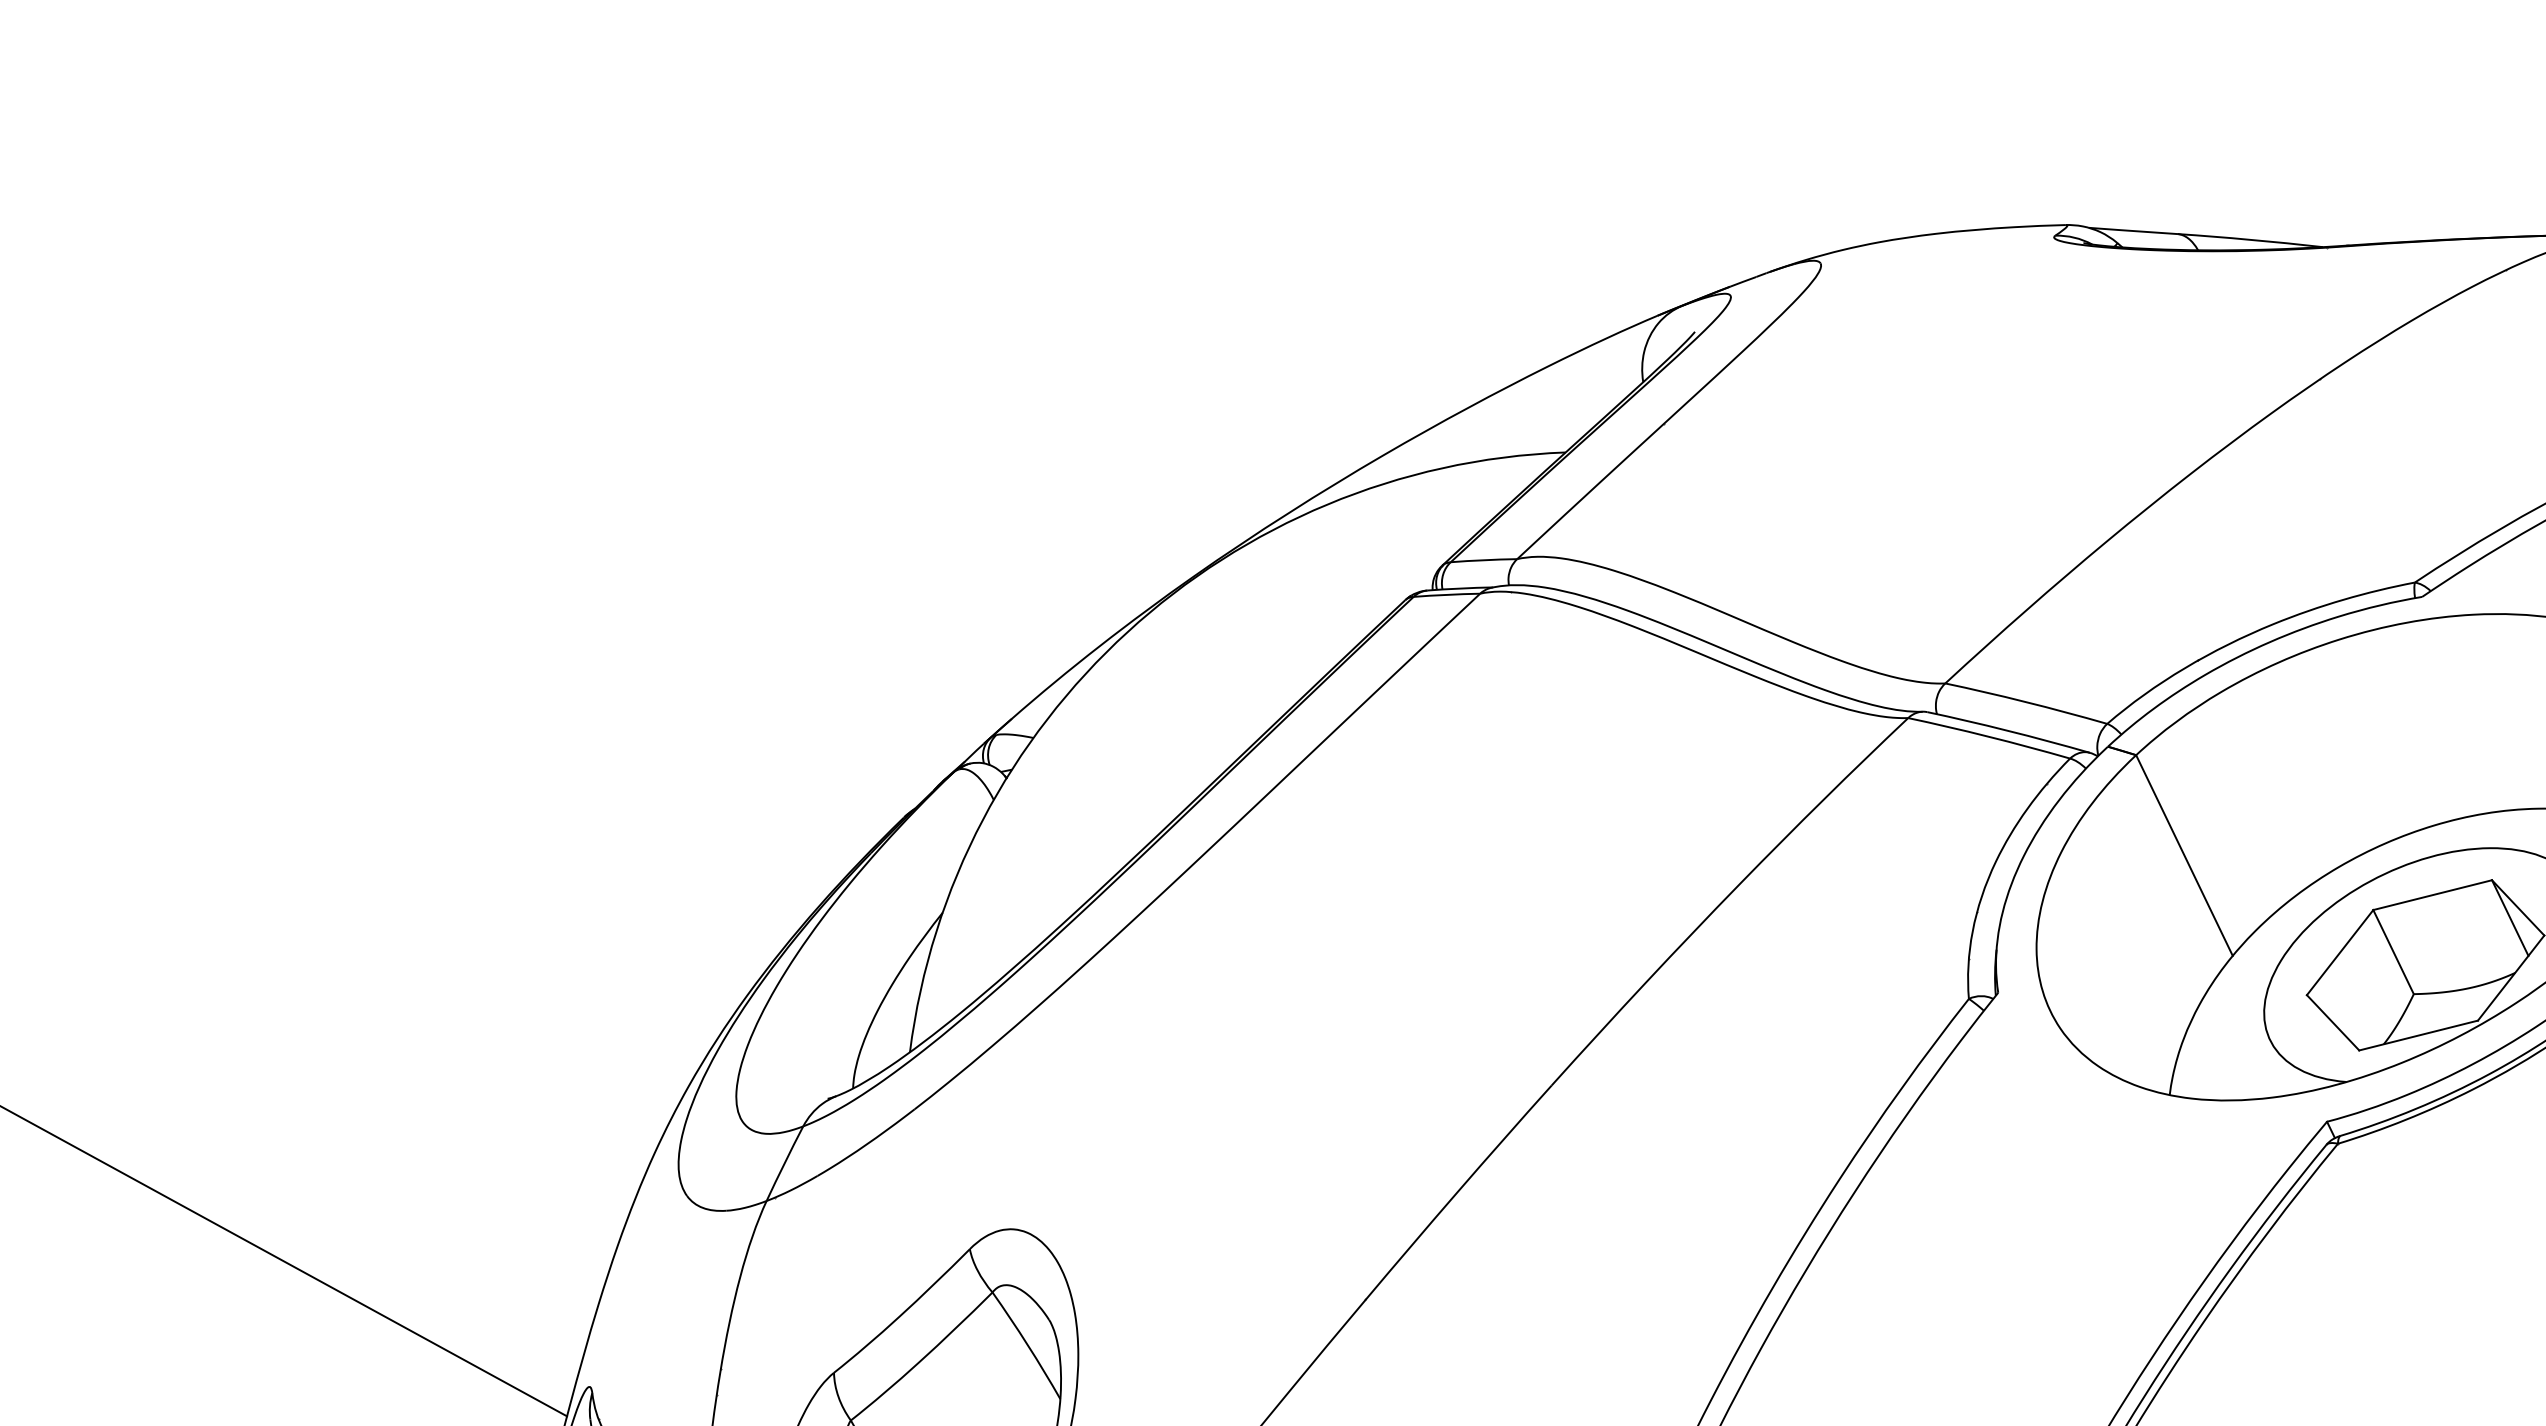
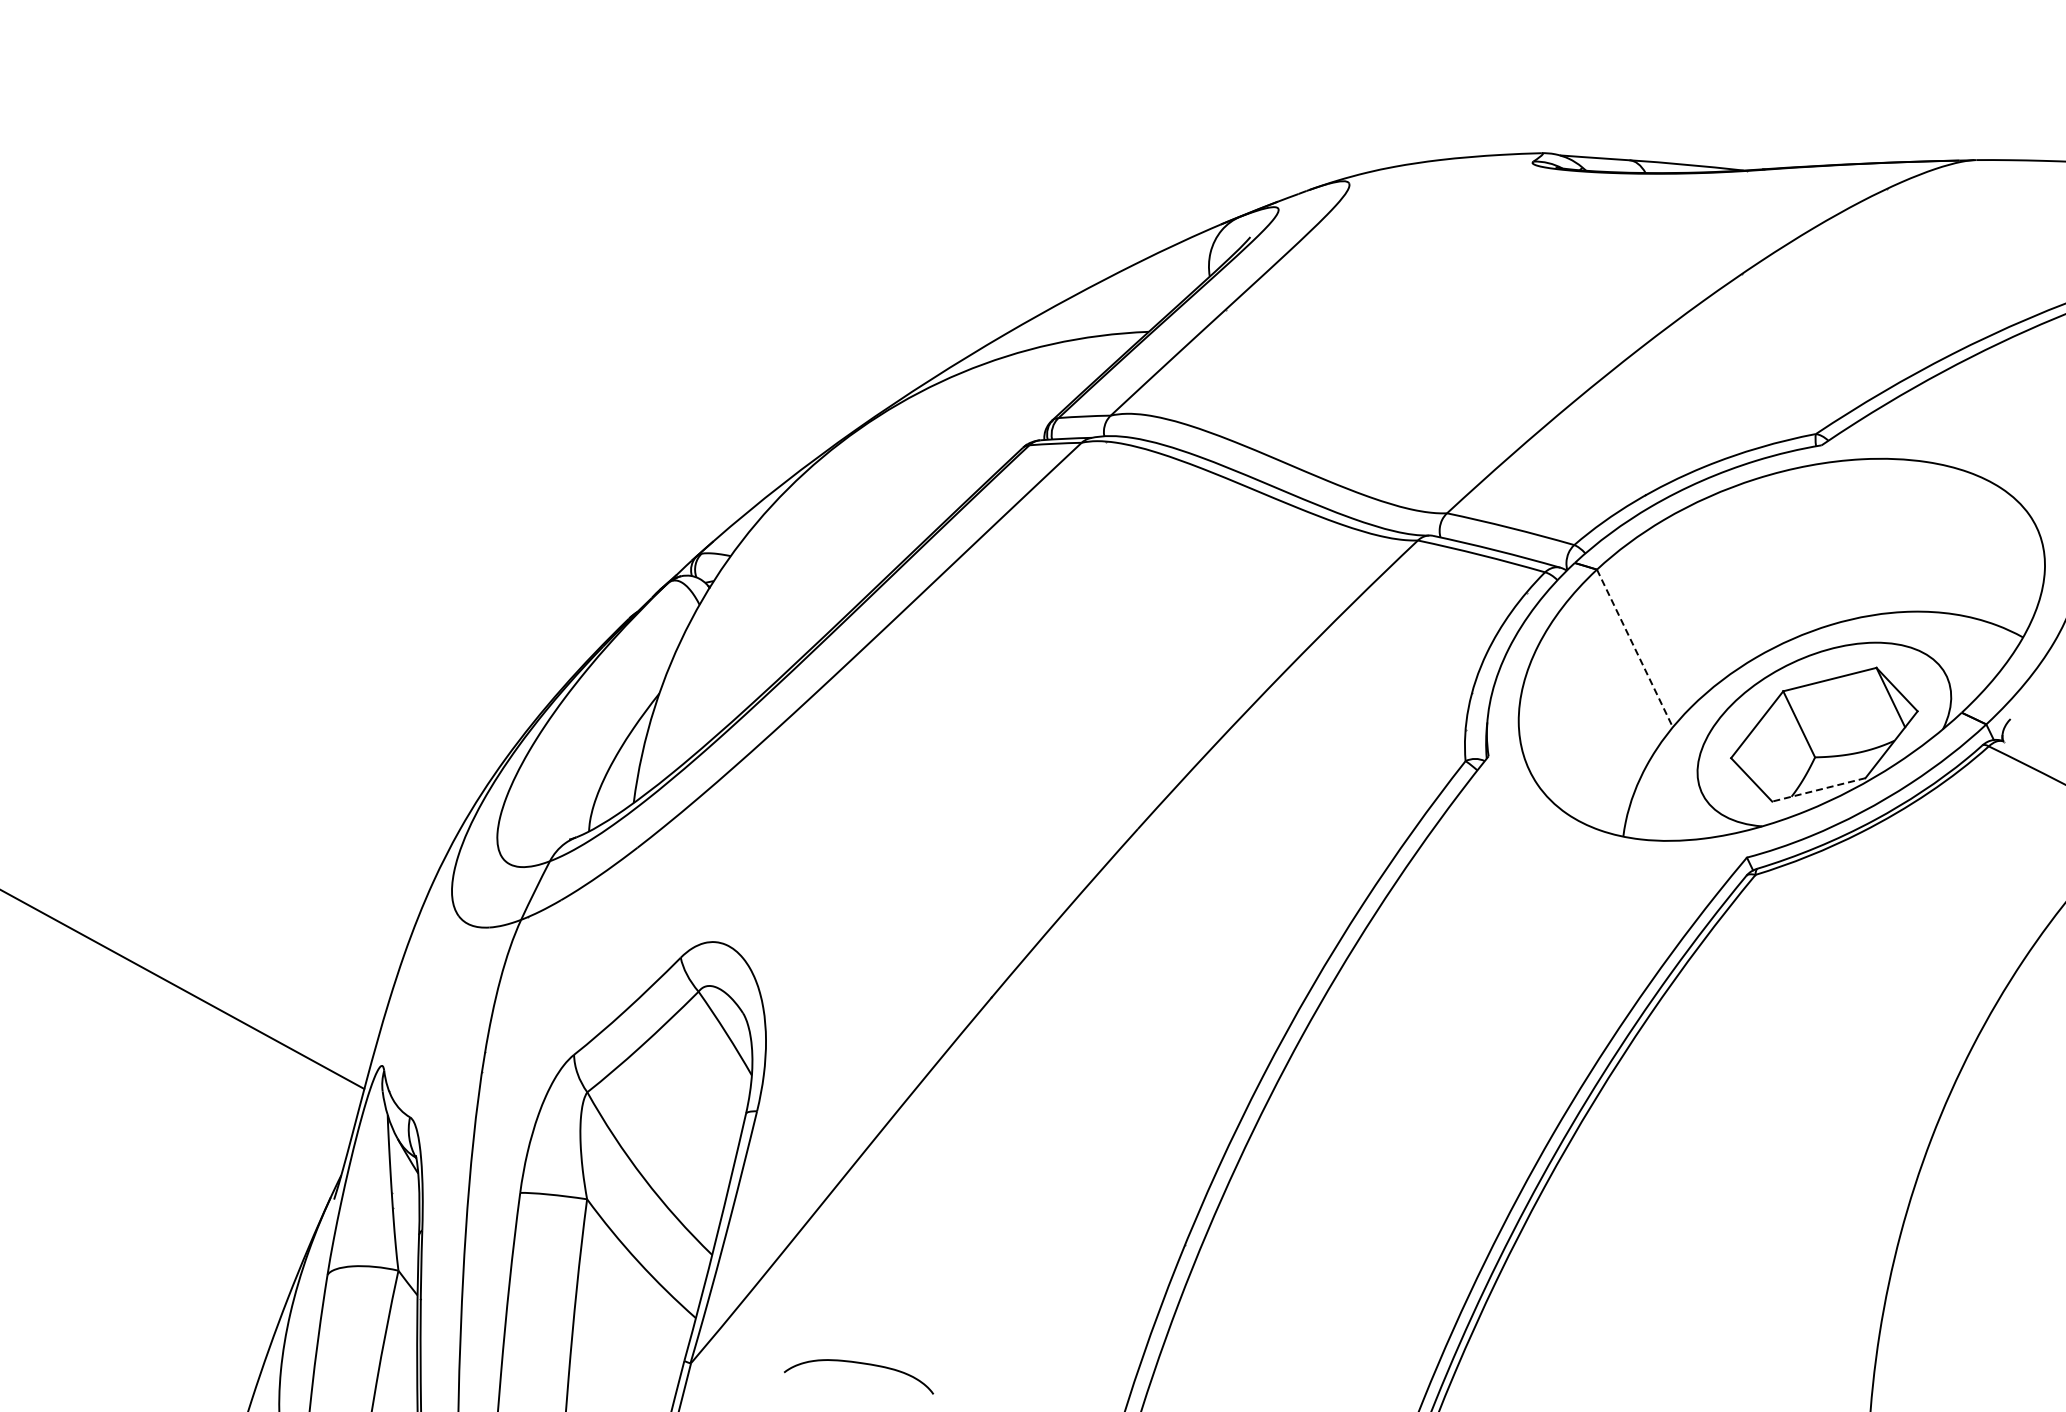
line: (2185, 855) -> (1635, 648), solid -> dashed
line: (2418, 1036) -> (1818, 790), solid -> dashed

